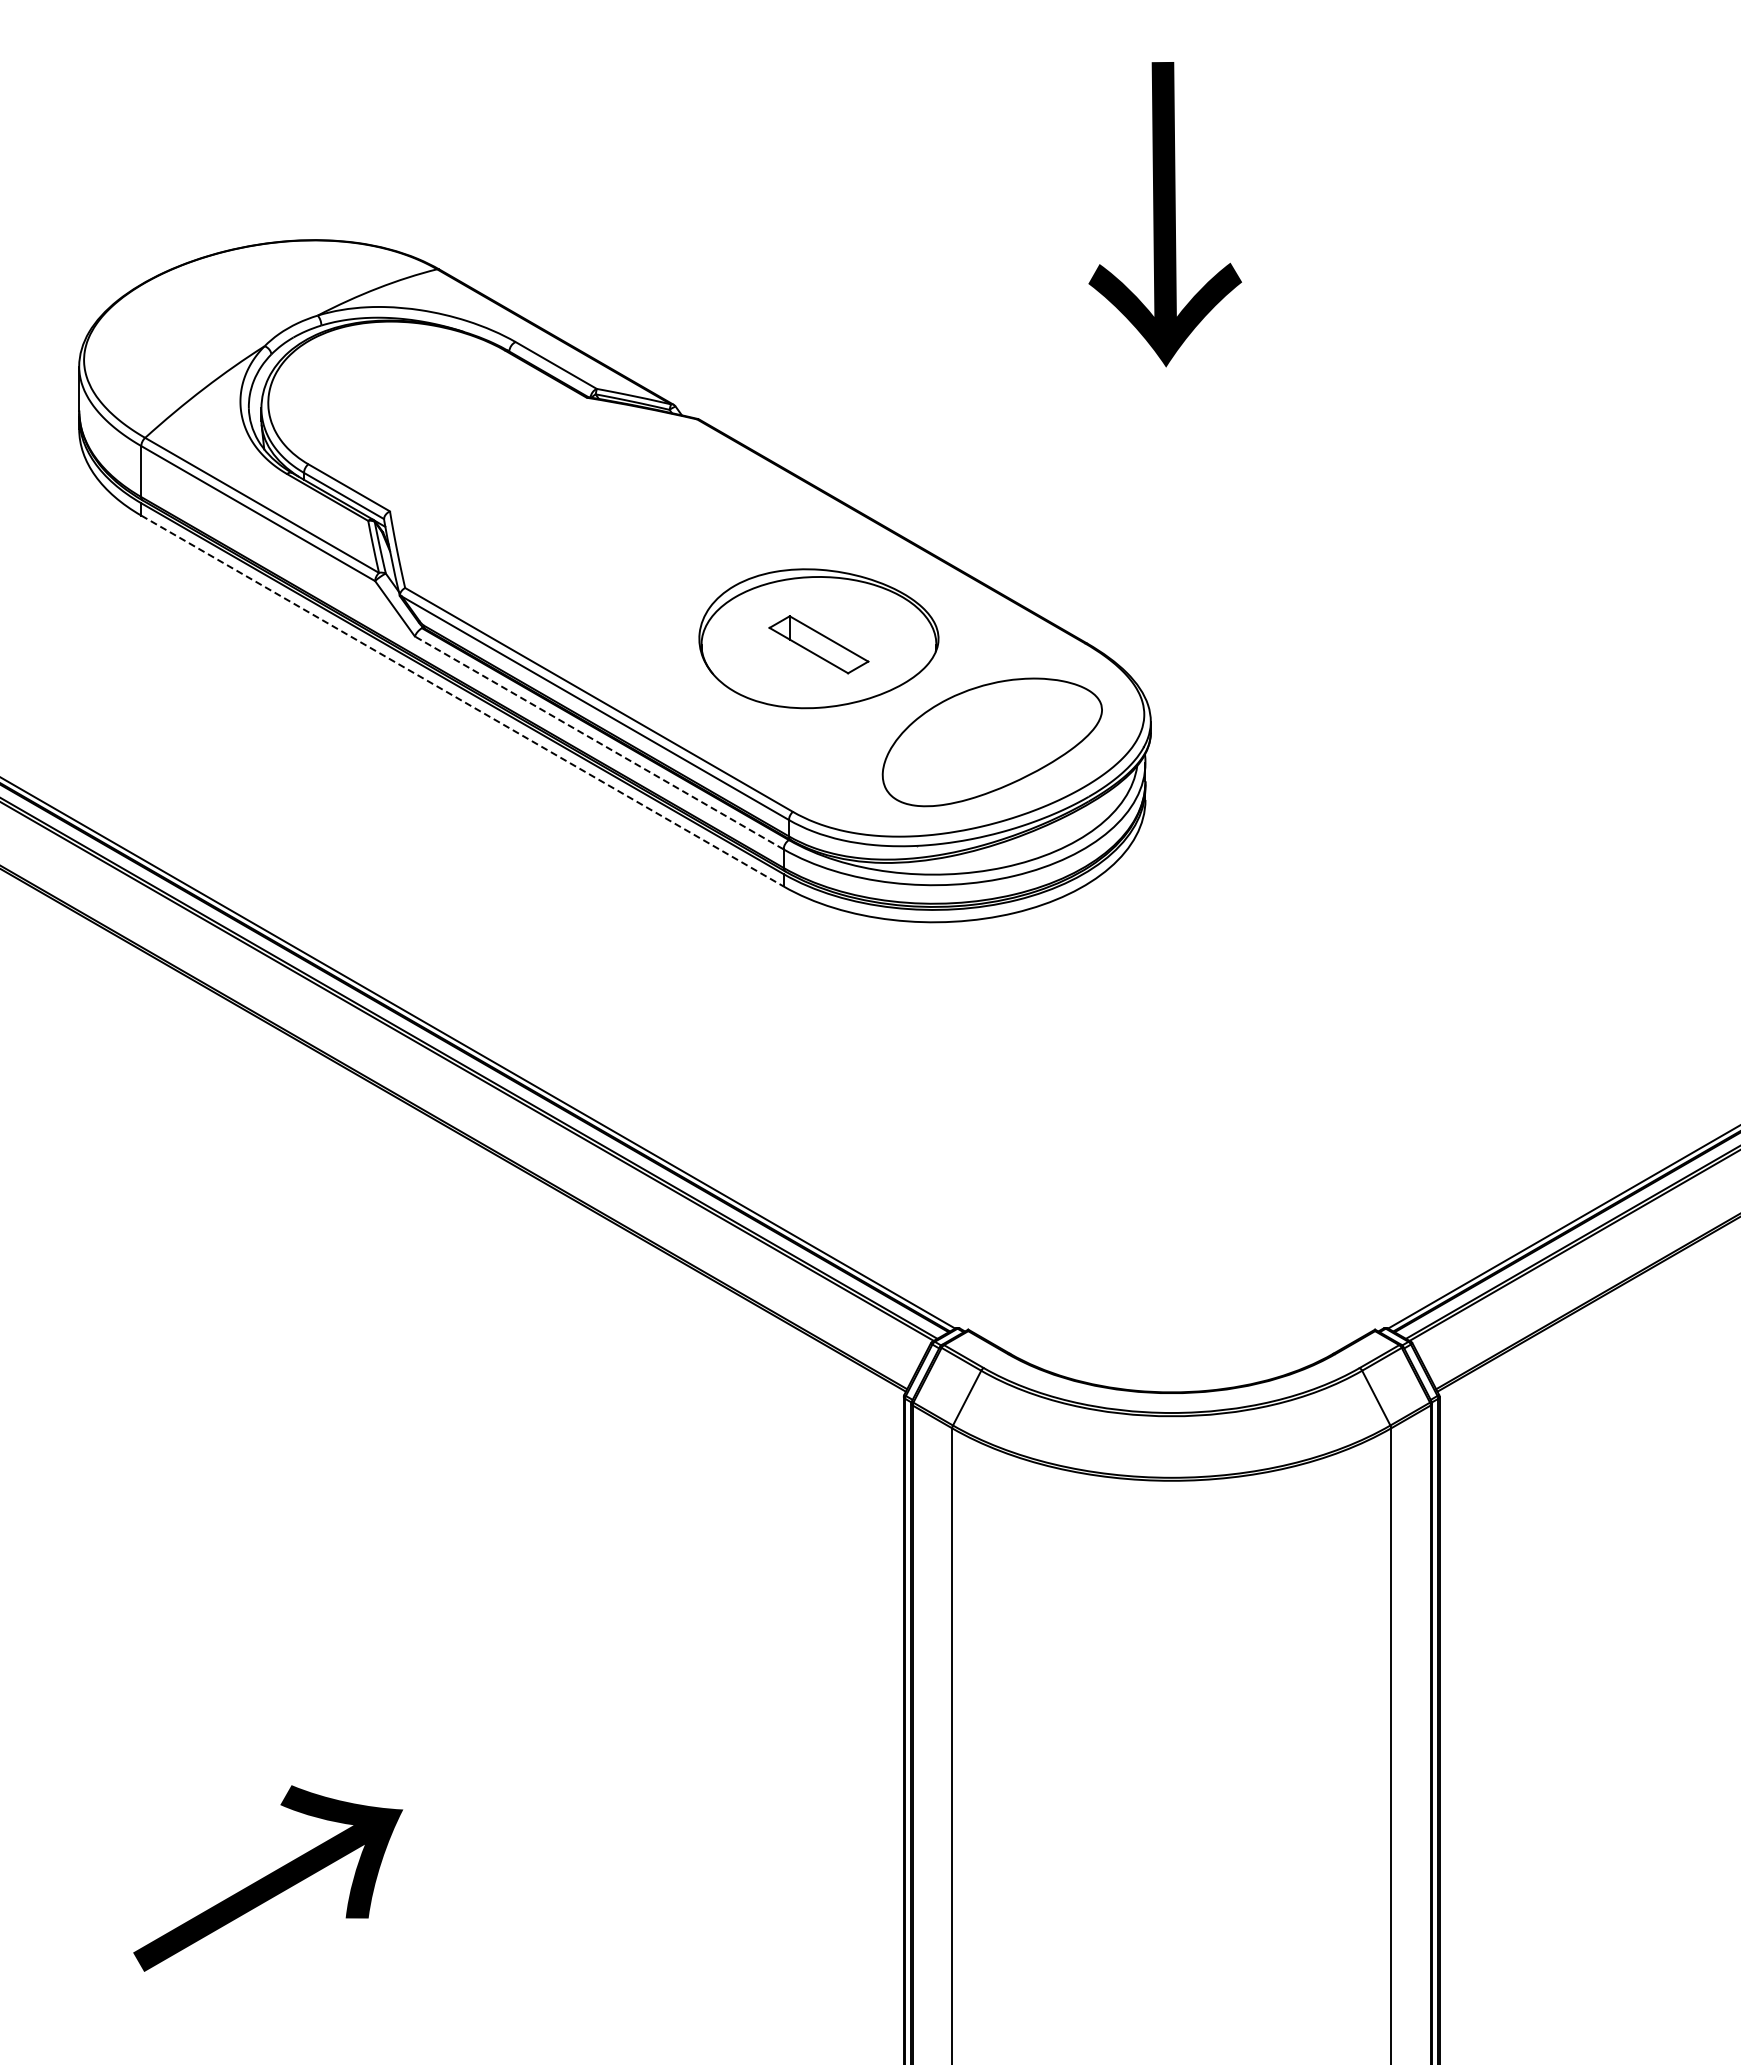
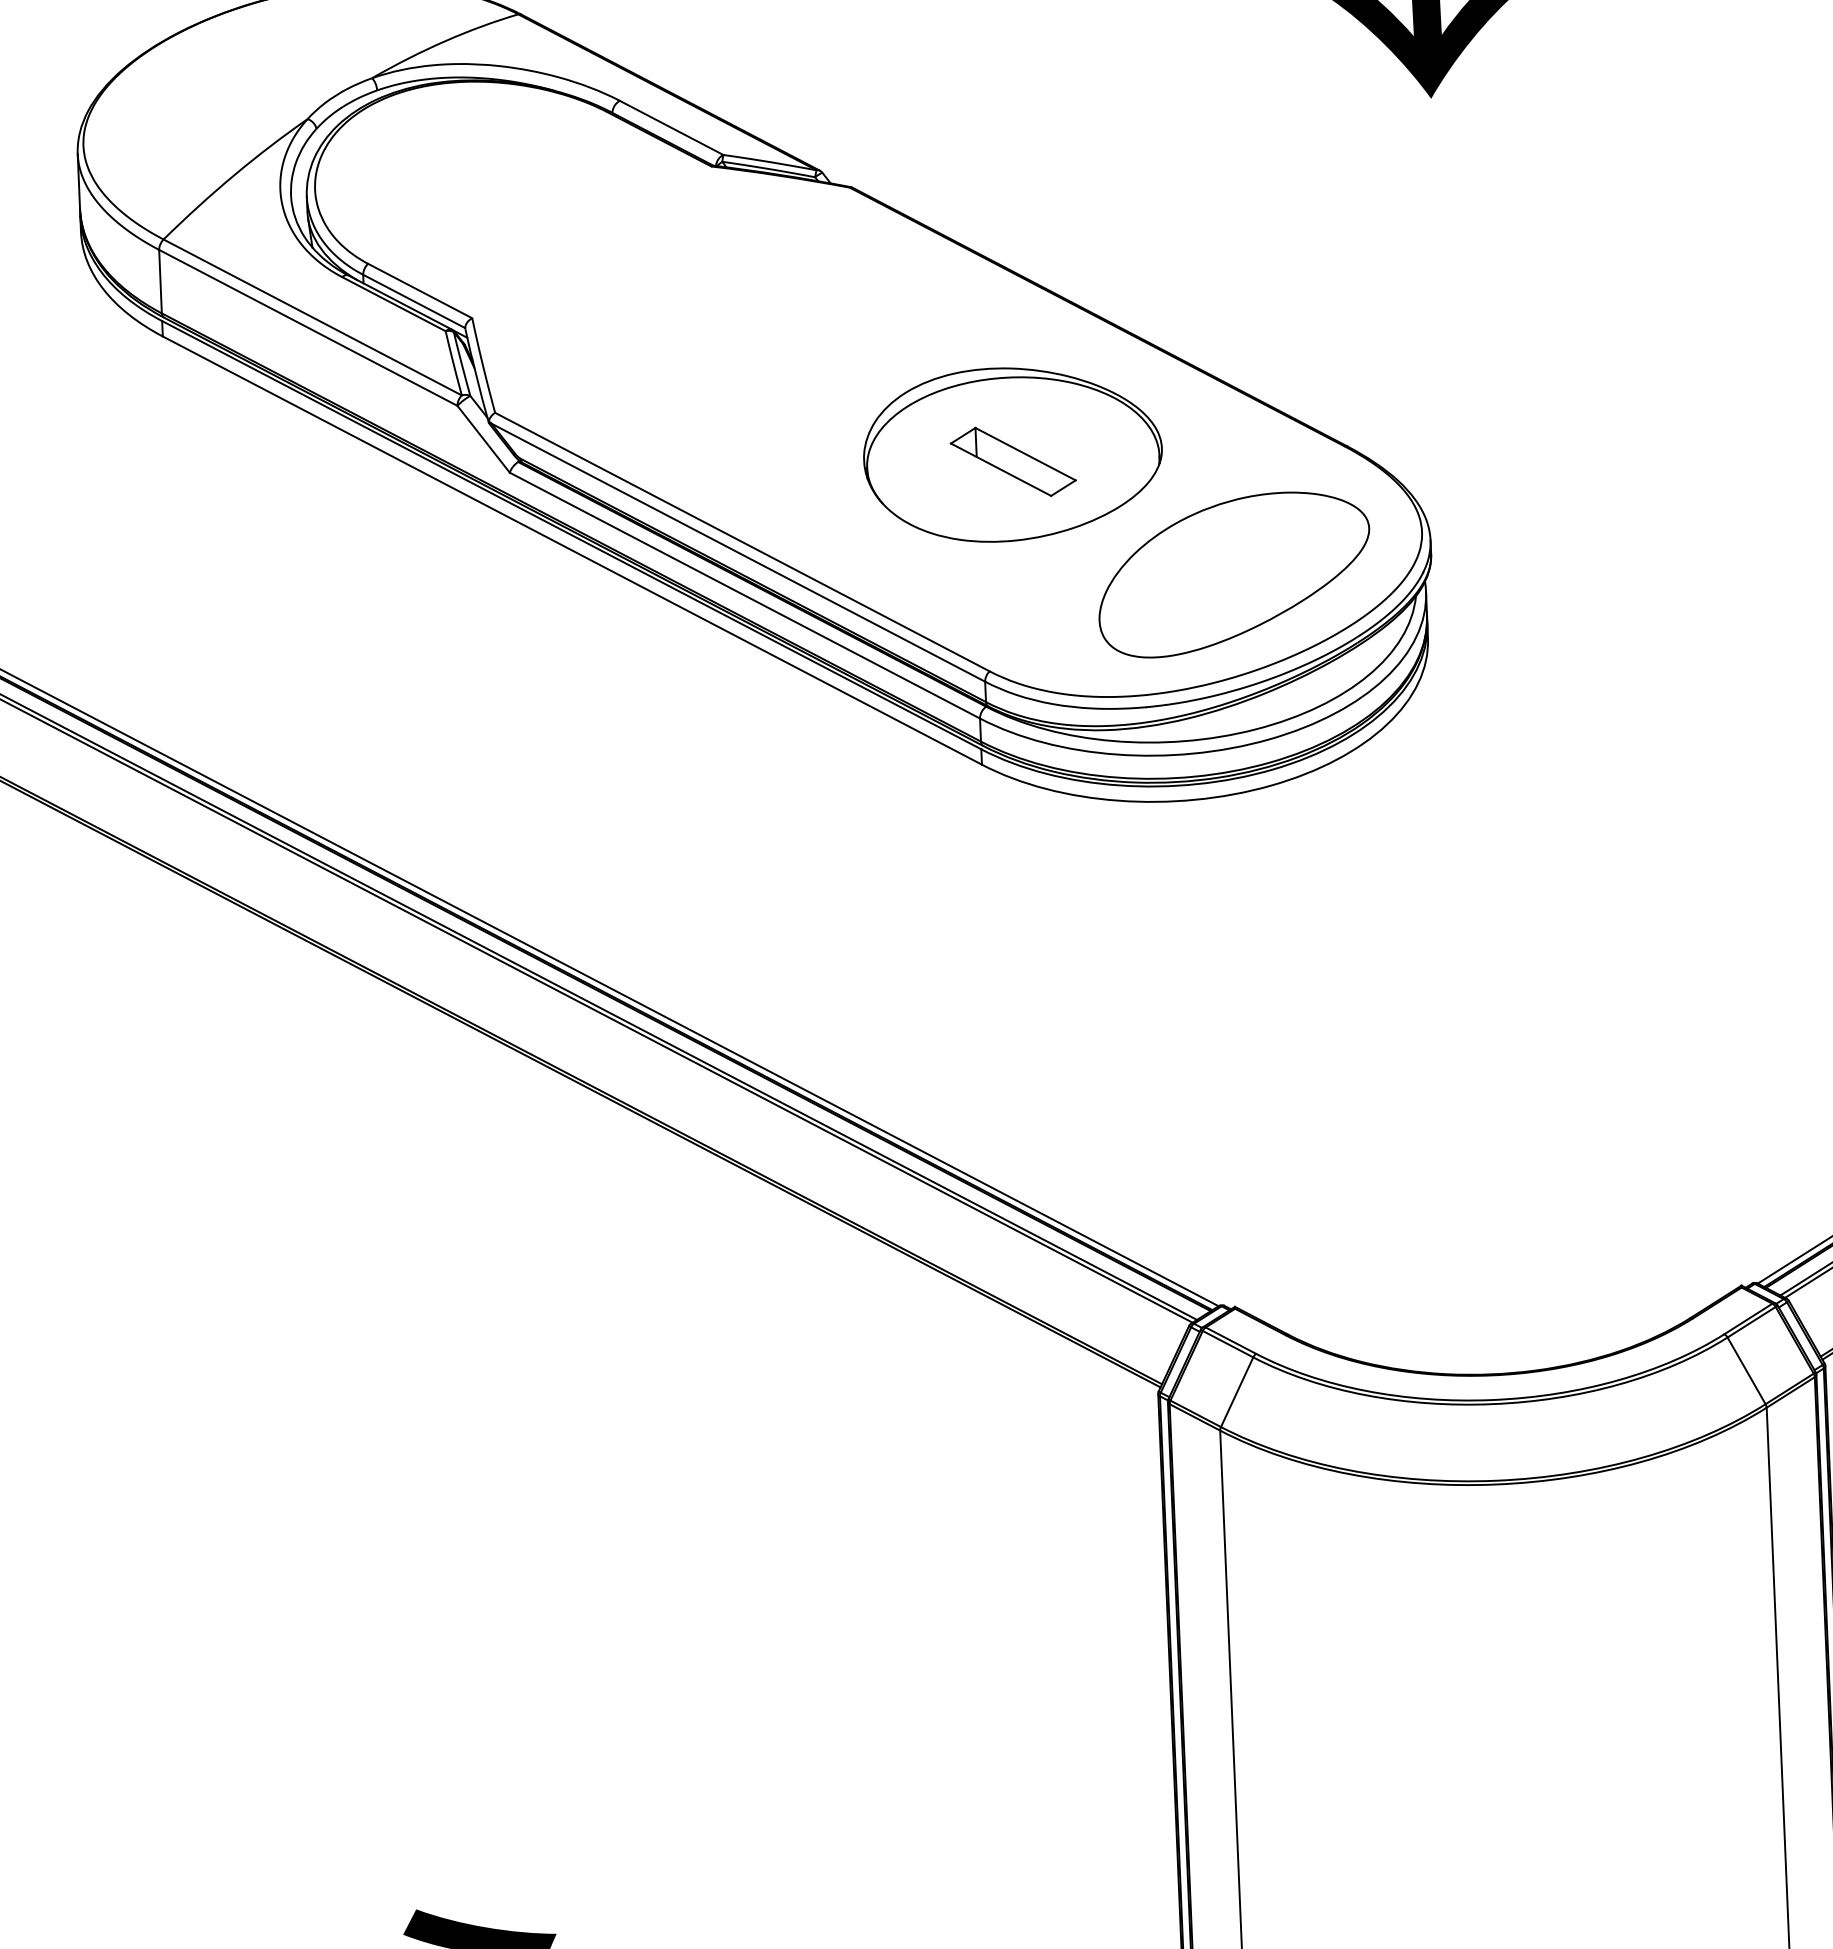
line: (462, 701) -> (572, 551), dashed -> solid
line: (599, 742) -> (745, 595), dashed -> solid

